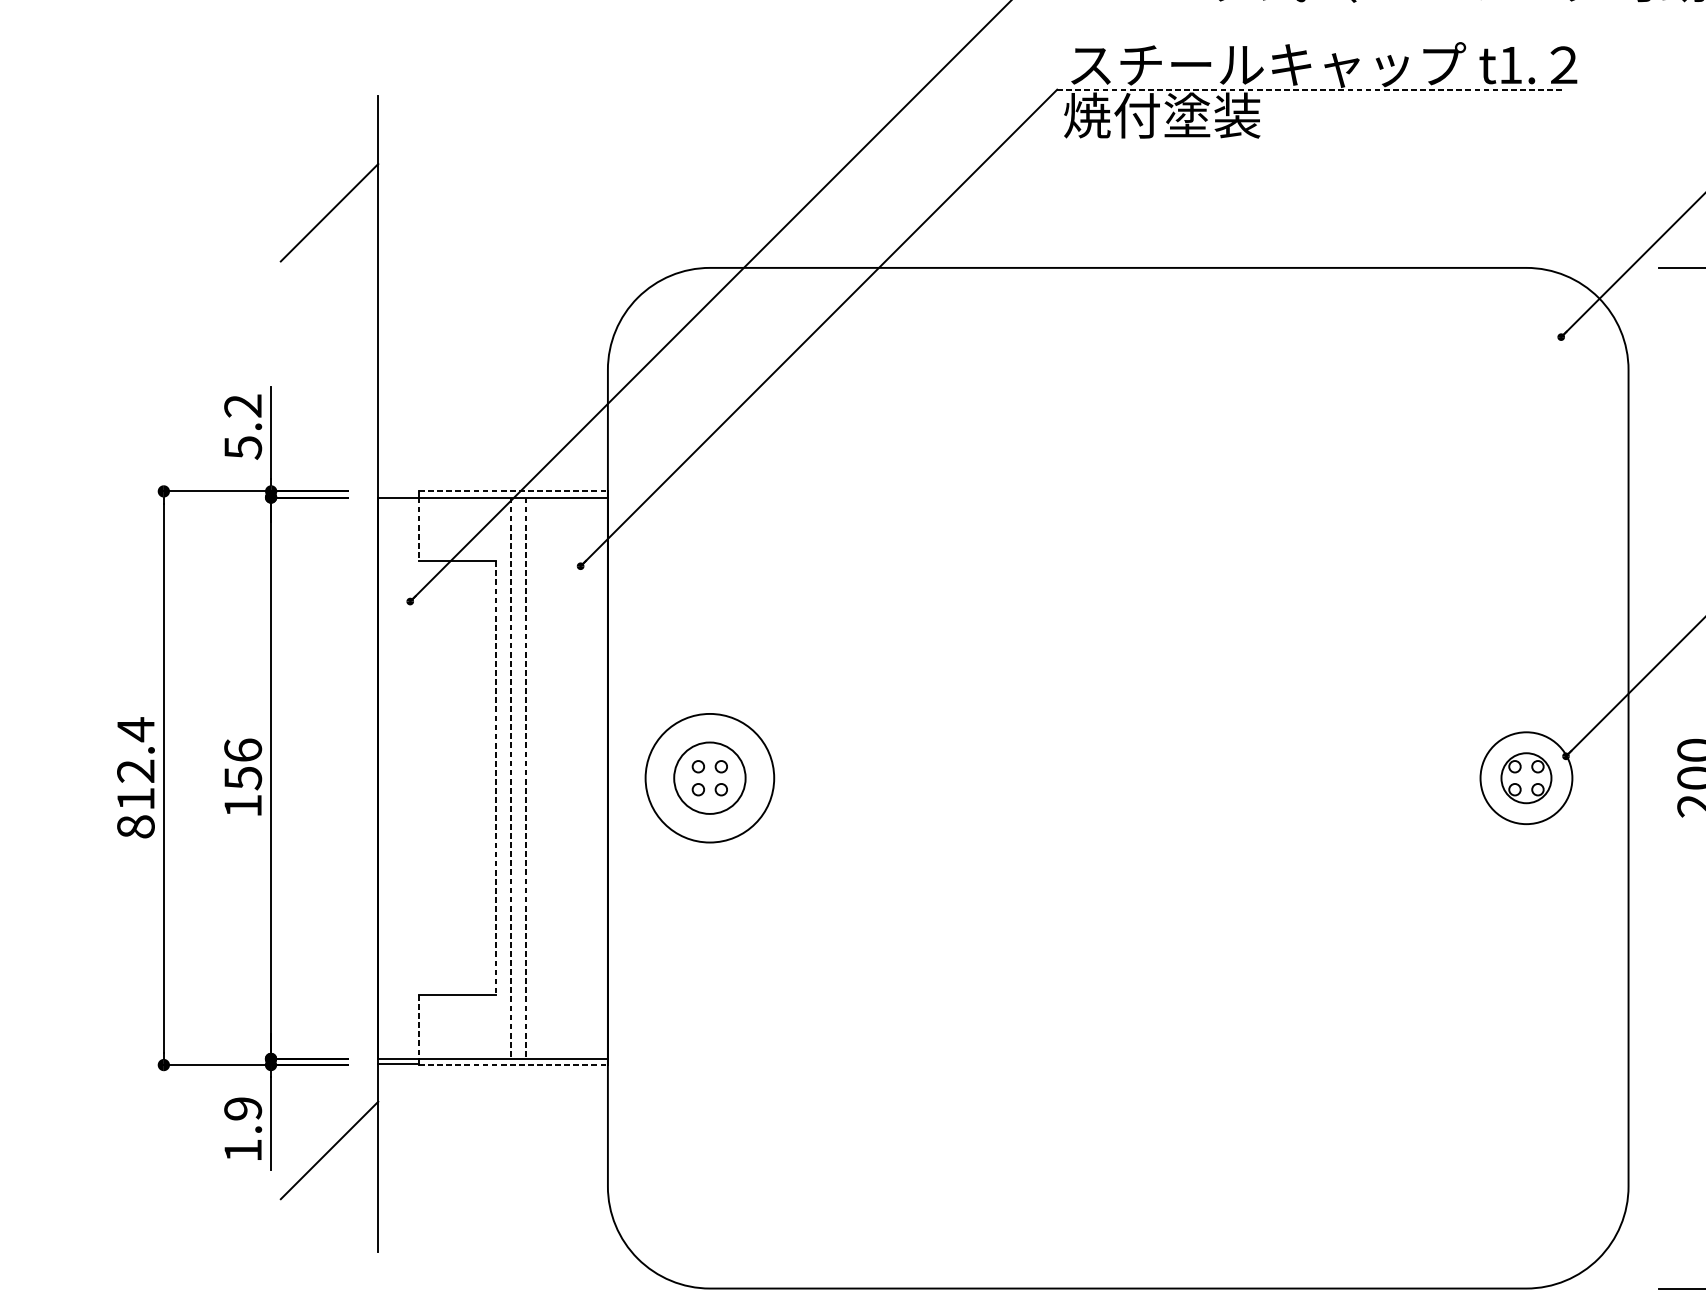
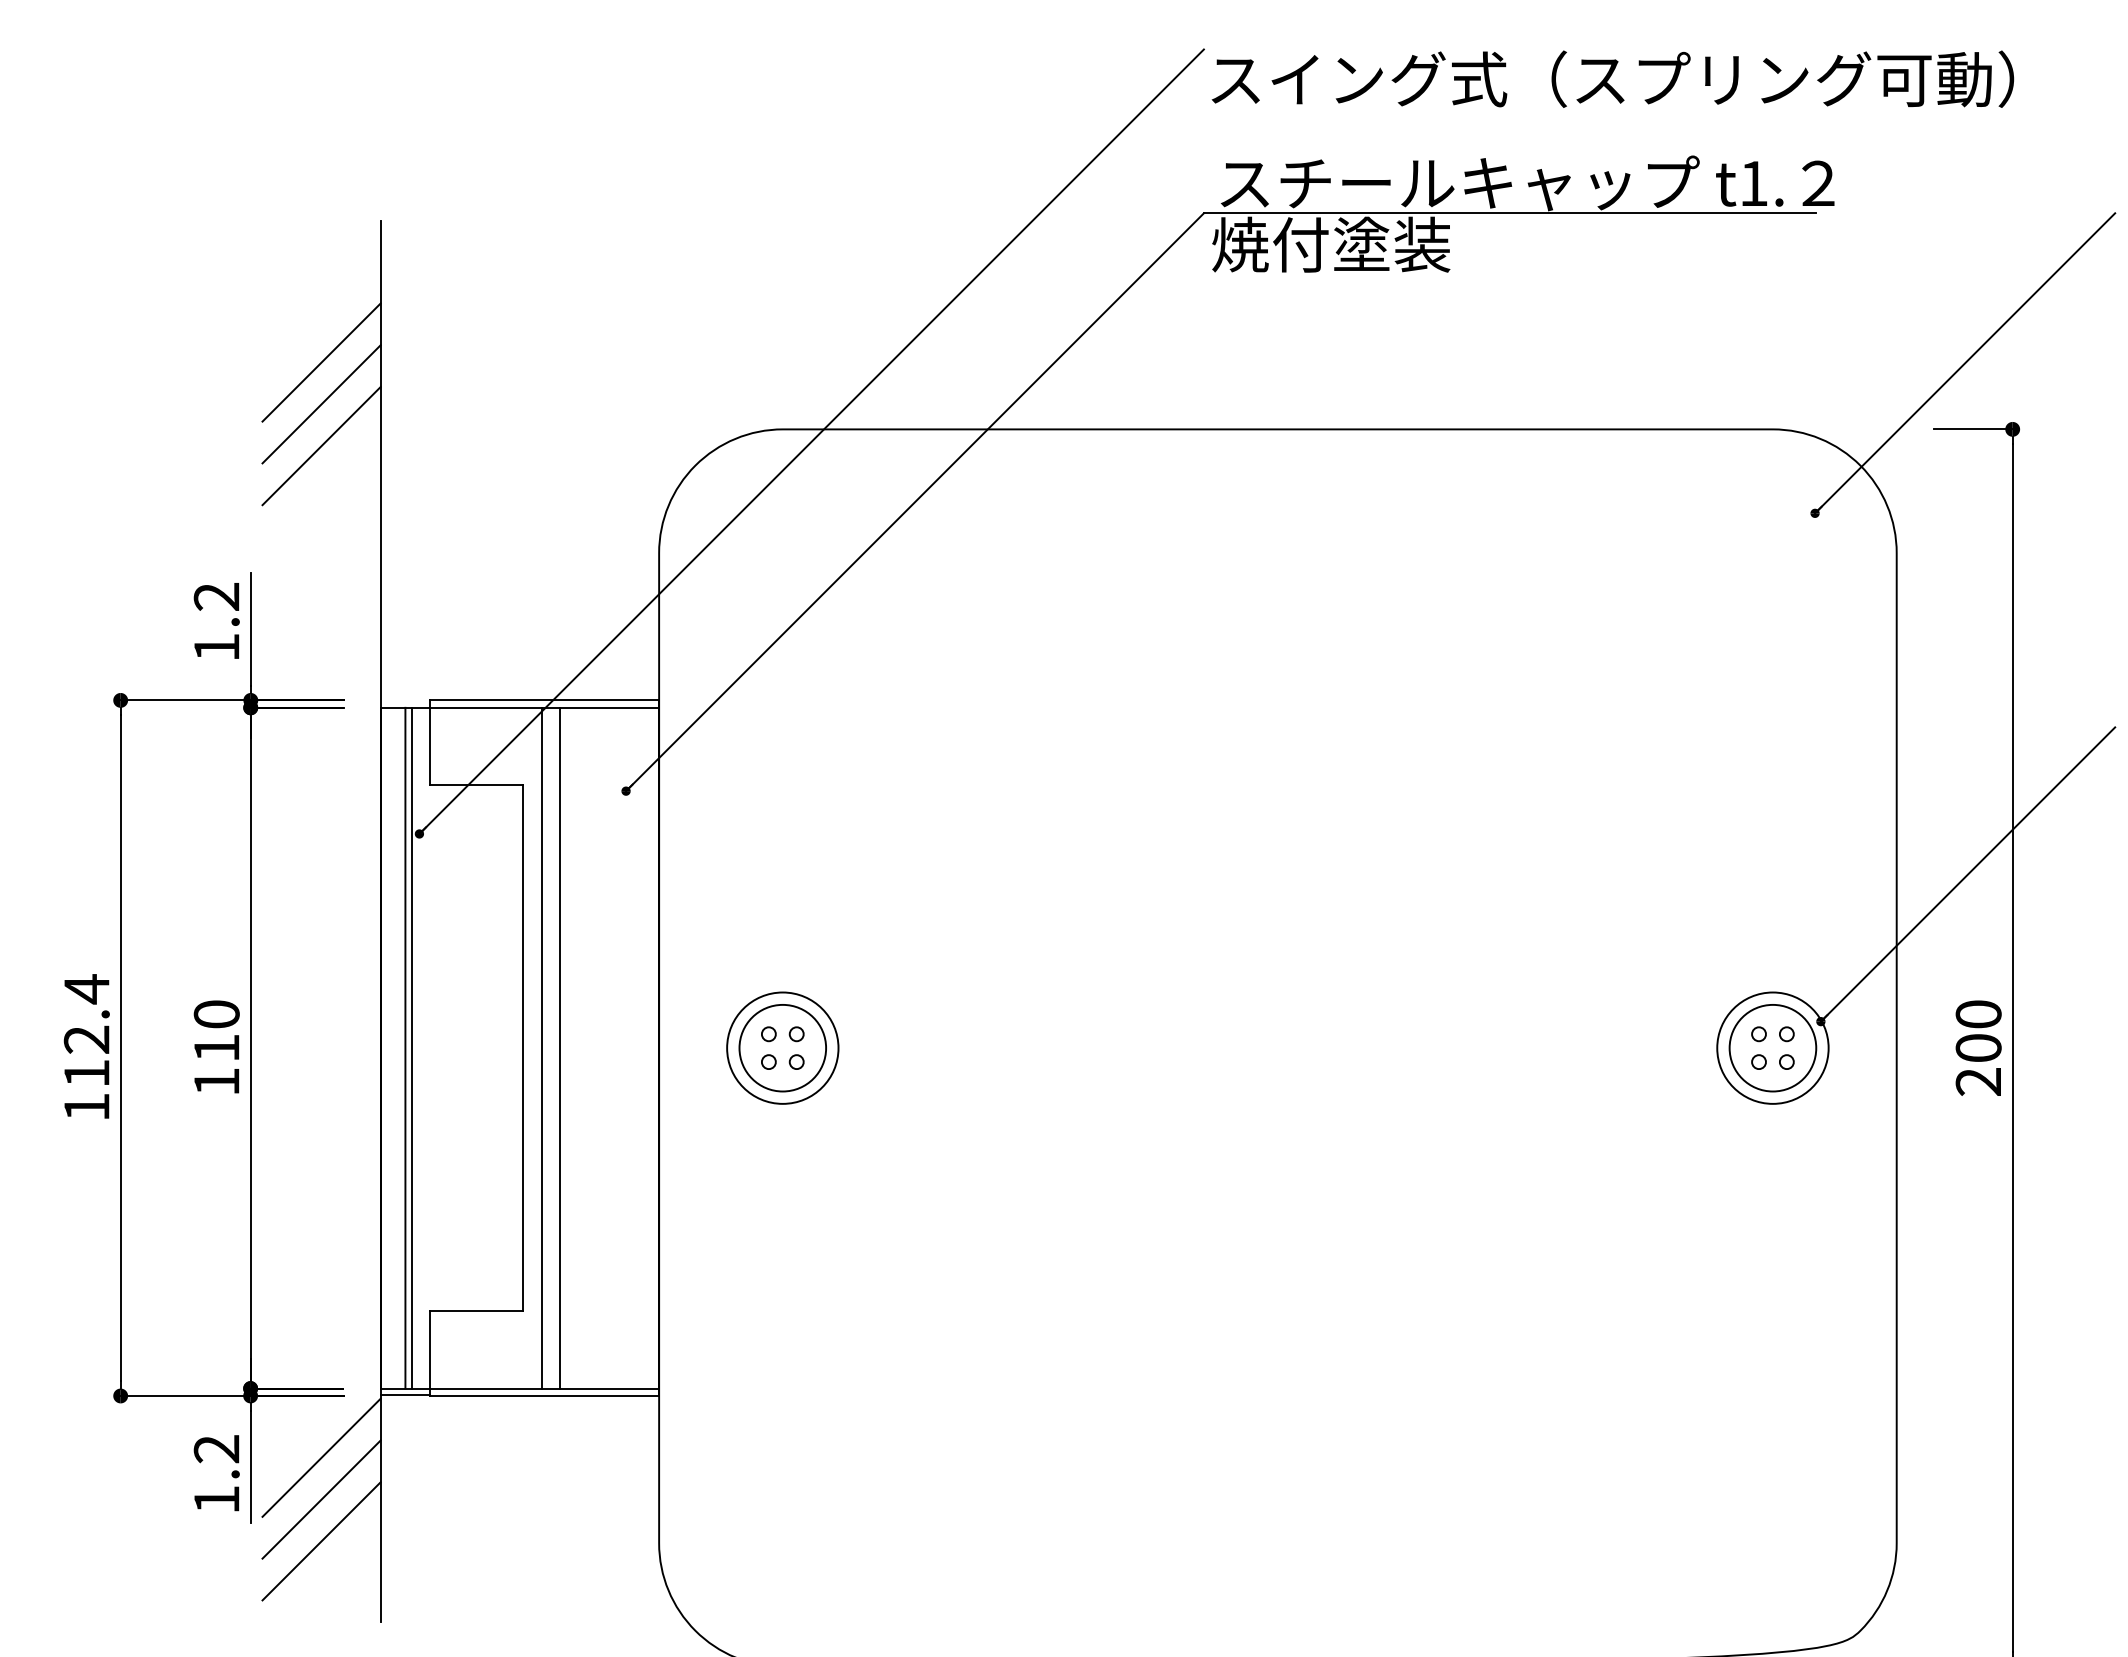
line: (1310, 89) -> (1510, 213), dashed -> solid
line: (329, 247) -> (321, 404), added
line: (329, 282) -> (321, 446), added
text: (242, 447) -> (216, 647), 5.2 -> 1.2
line: (514, 491) -> (545, 700), dashed -> solid
line: (419, 529) -> (430, 746), dashed -> solid
text: (242, 764) -> (216, 1031), 156 -> 110
line: (398, 777) -> (405, 1047), added
line: (403, 777) -> (411, 1047), added
circle: (709, 777) -> (782, 1047), size x0.71
circle: (1526, 777) -> (1772, 1047), size x1.43
line: (496, 778) -> (523, 1048), dashed -> solid
line: (510, 778) -> (541, 1048), dashed -> solid
line: (526, 778) -> (560, 1048), dashed -> solid
text: (135, 827) -> (86, 1107), 812.4 -> 112.4
line: (419, 1026) -> (430, 1349), dashed -> solid
line: (514, 1064) -> (545, 1395), dashed -> solid
text: (242, 1109) -> (216, 1449), 1.9 -> 1.2
line: (329, 1115) -> (321, 1457), added
line: (329, 1185) -> (321, 1541), added

